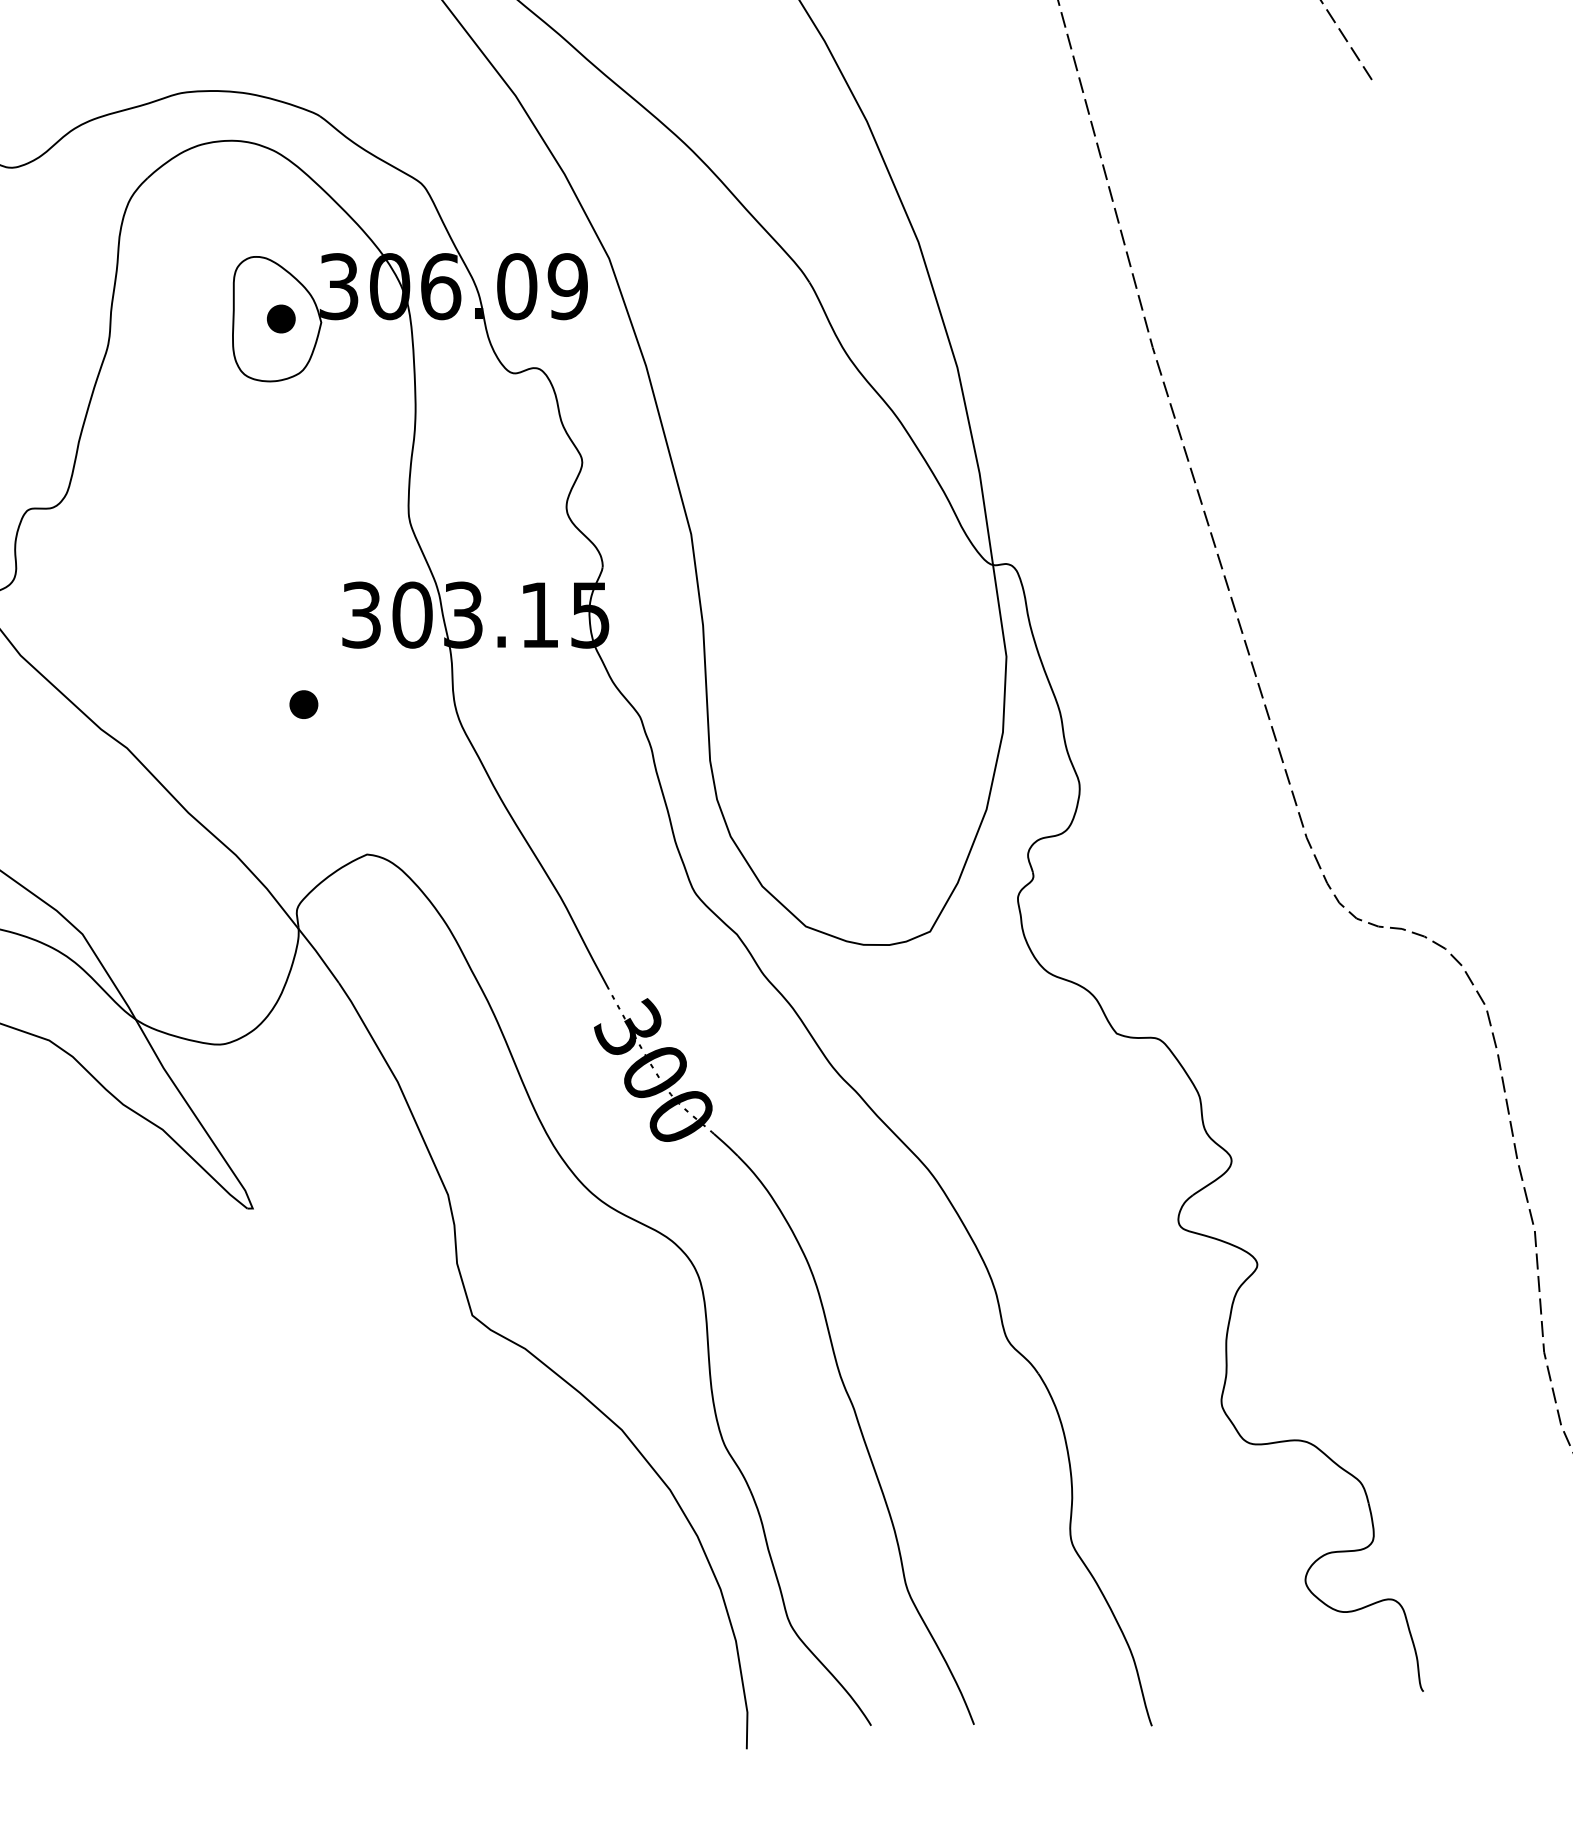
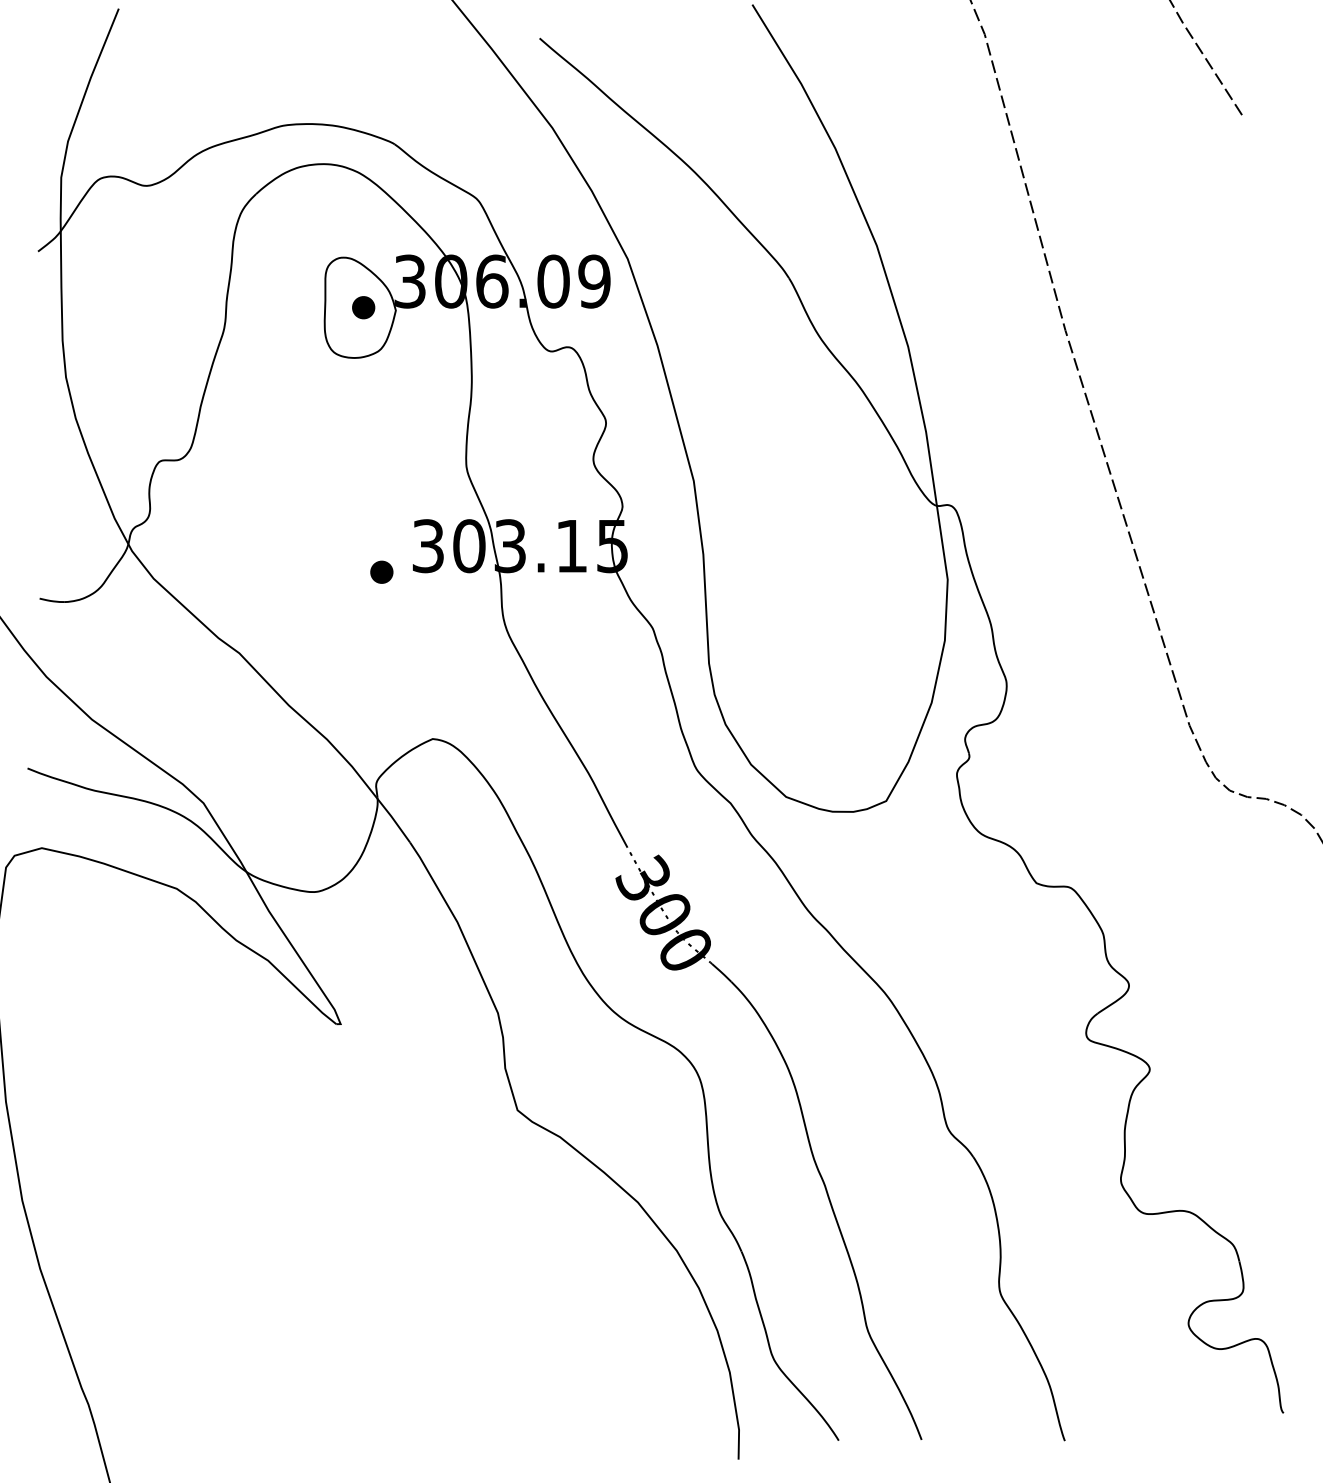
part: (303, 703) -> (381, 571), moved

